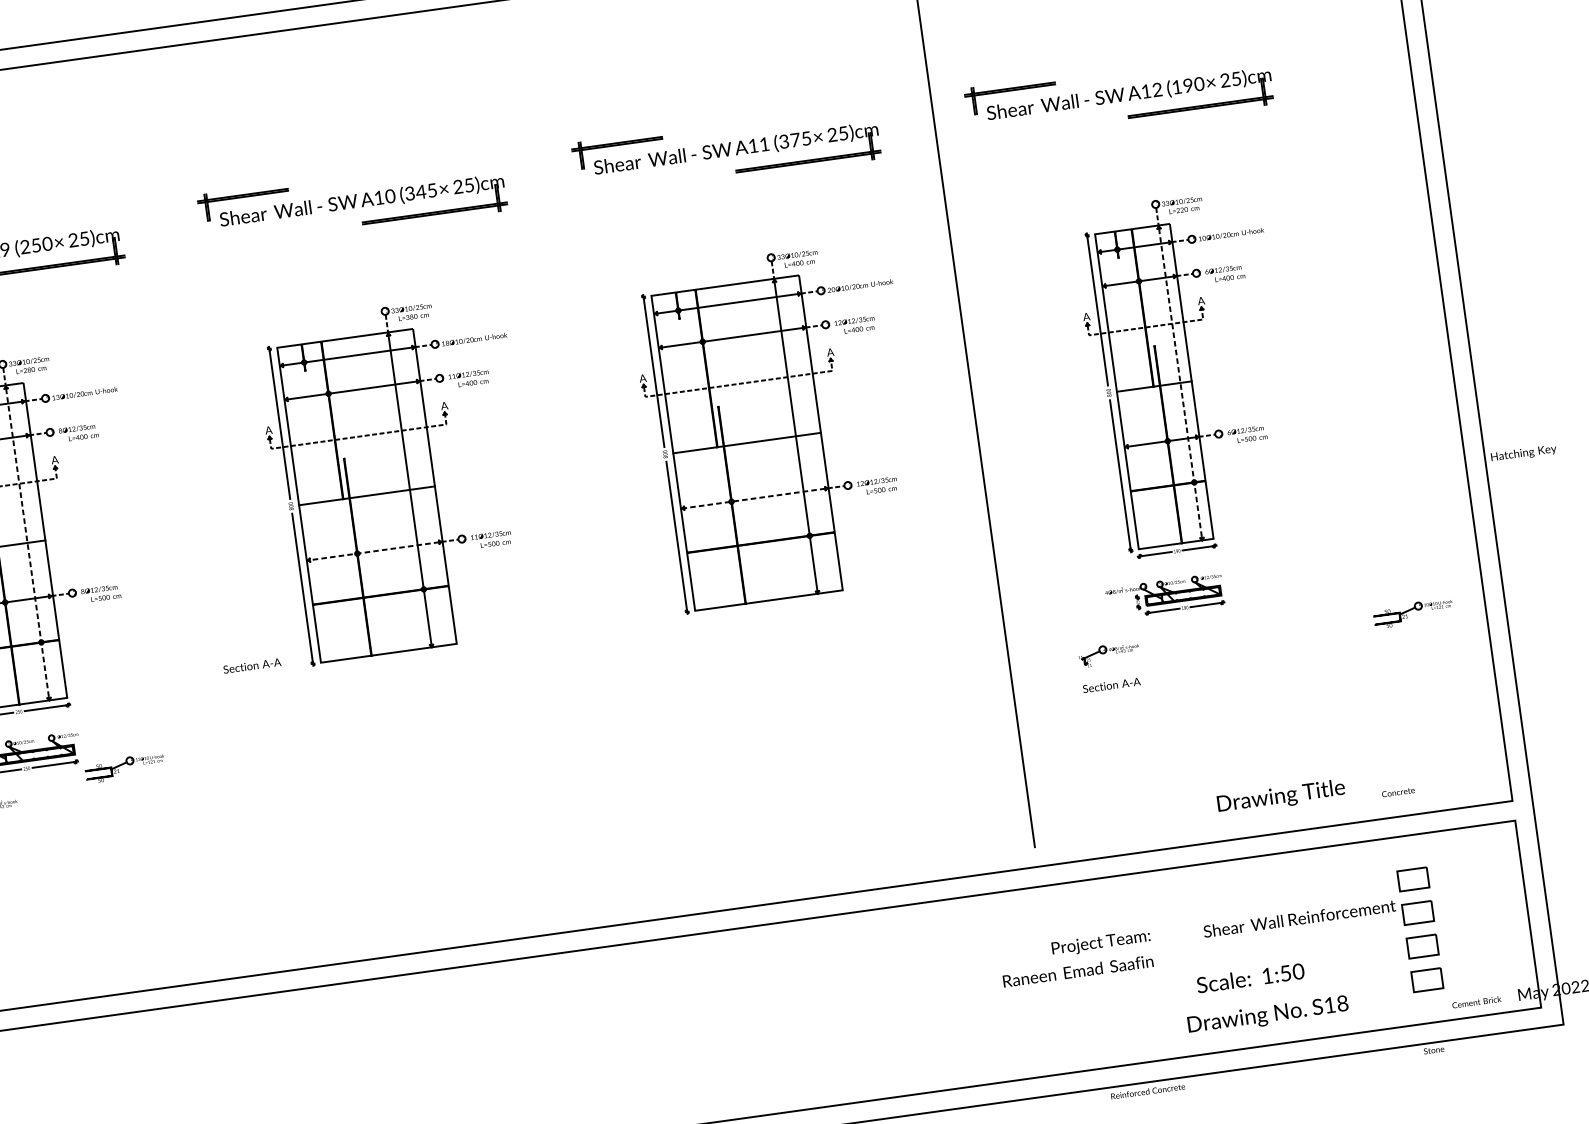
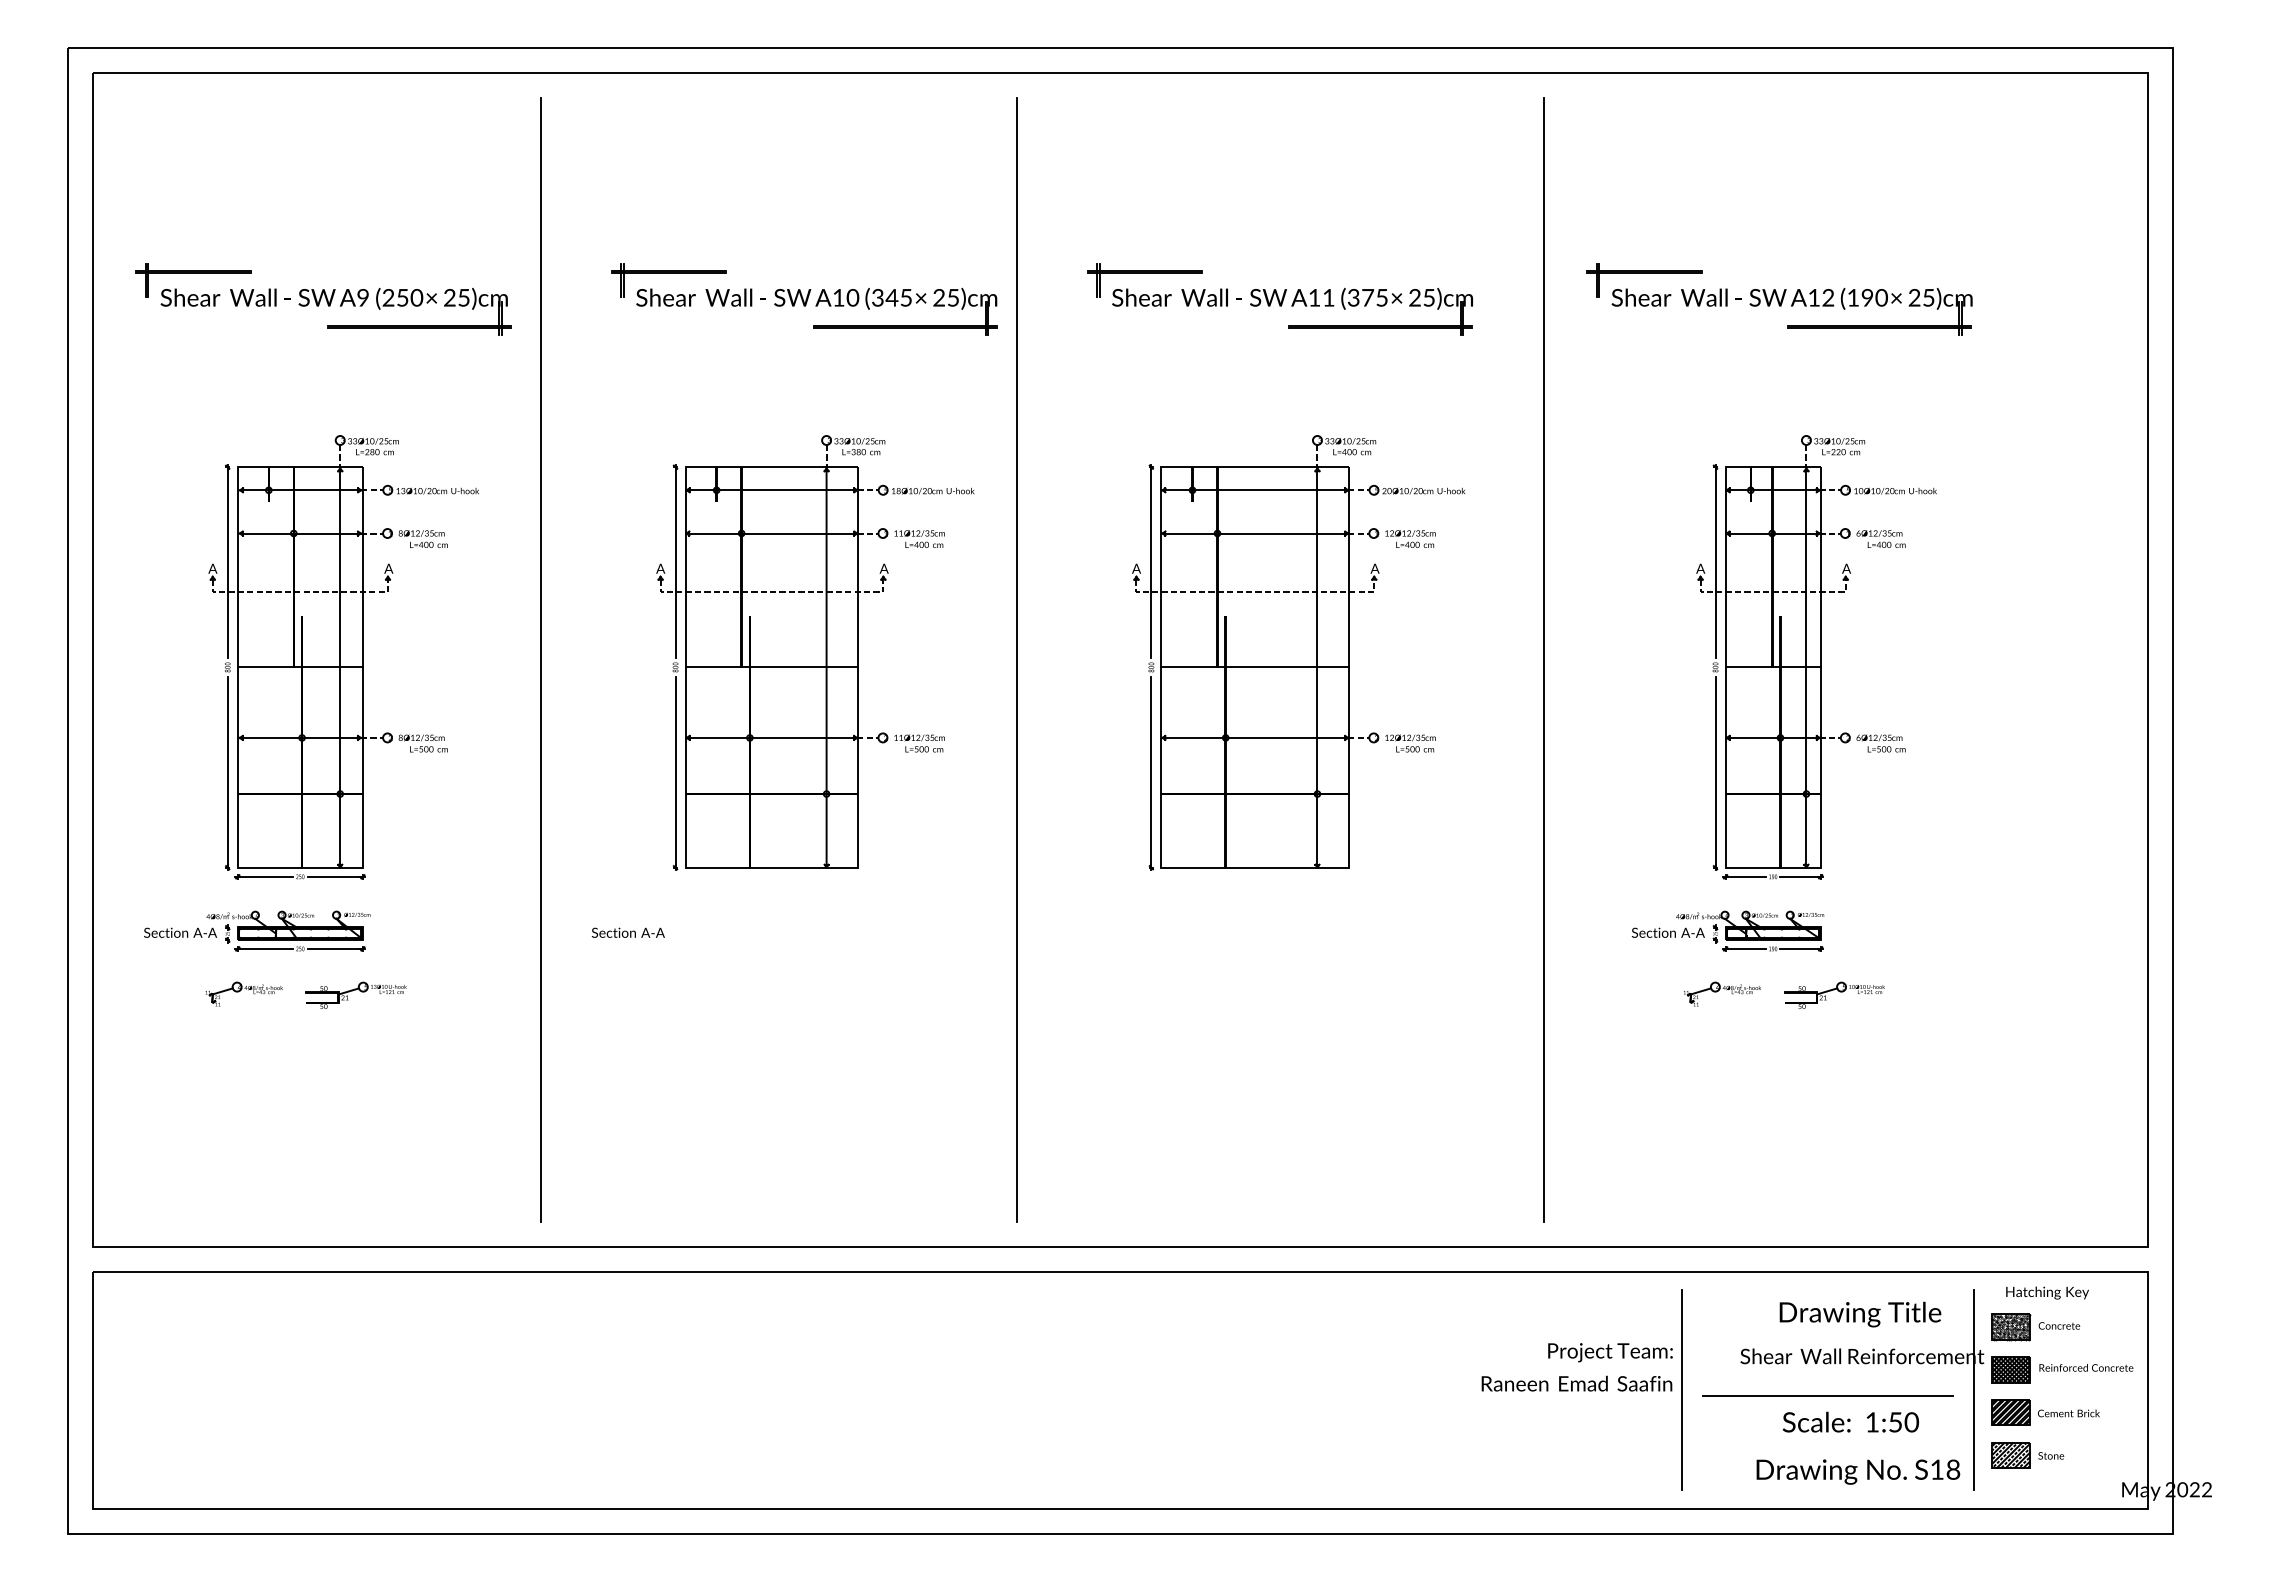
line: (1180, 382) -> (1806, 667), dashed -> solid
text: (1523, 453) -> (2047, 1292), moved
line: (559, 462) -> (1017, 659), added
line: (754, 498) -> (1255, 737), dashed -> solid
line: (184, 514) -> (541, 659), added
line: (27, 542) -> (340, 667), dashed -> solid
line: (374, 550) -> (771, 737), dashed -> solid
part: (1413, 612) -> (1834, 994), moved
part: (1109, 654) -> (1722, 993), moved
text: (251, 665) -> (627, 932), moved
text: (1111, 685) -> (1667, 932), moved
part: (124, 767) -> (355, 994), moved
text: (1398, 791) -> (2059, 1325), moved
text: (1281, 796) -> (1860, 1314), moved
hatch: (1412, 879) -> (2010, 1327), added
hatch: (1417, 912) -> (2010, 1369), added
line: (1391, 932) -> (1974, 1389), added
hatch: (1422, 946) -> (2010, 1412), added
line: (1276, 953) -> (1827, 1395), added
line: (1161, 964) -> (1682, 1389), added
text: (1250, 977) -> (1850, 1421), moved
hatch: (1426, 980) -> (2010, 1455), added
text: (1476, 1002) -> (2068, 1413), moved
text: (1268, 1015) -> (1858, 1471), moved
text: (1434, 1049) -> (2051, 1455), moved
text: (1148, 1091) -> (2086, 1367), moved

